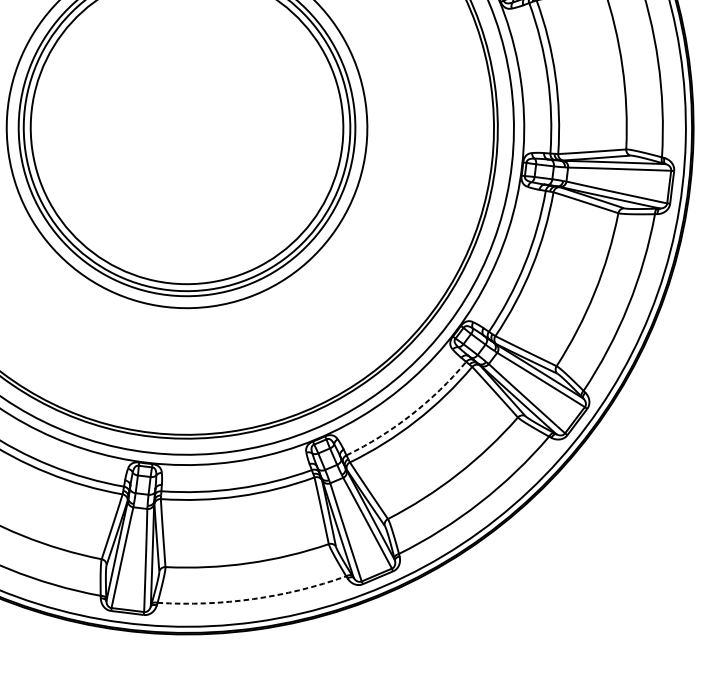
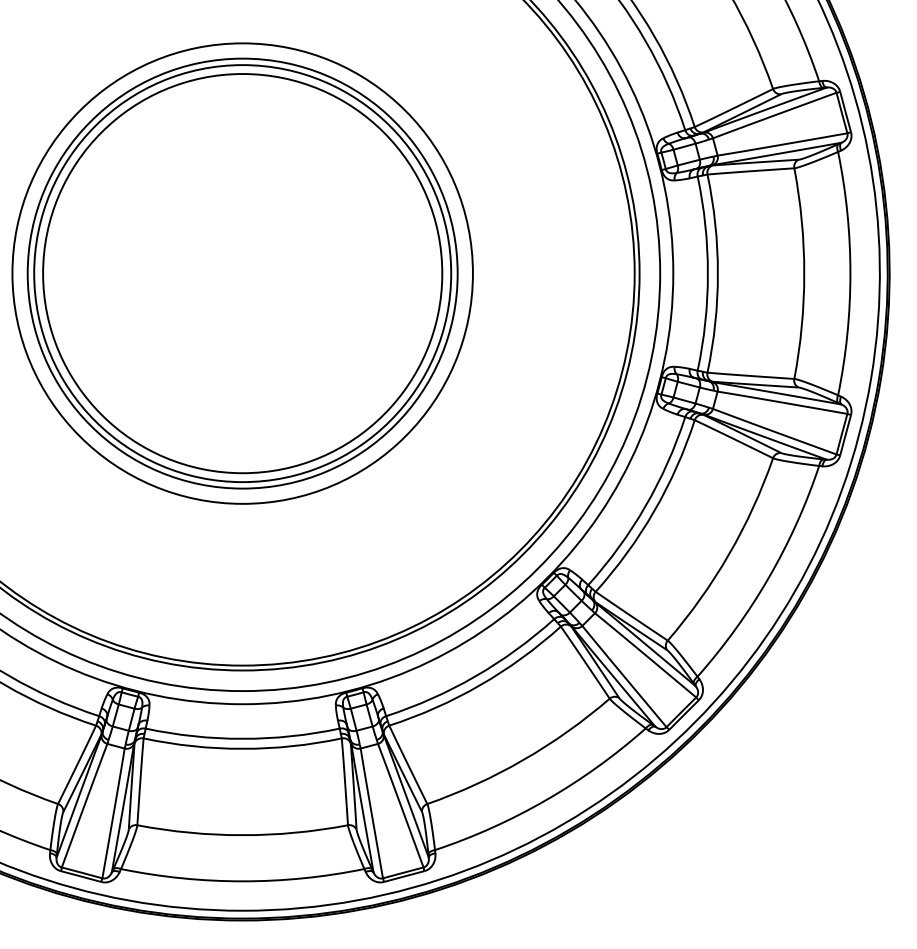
arc: (411, 414) -> (475, 676), dashed -> solid
arc: (253, 599) -> (242, 881), dashed -> solid

